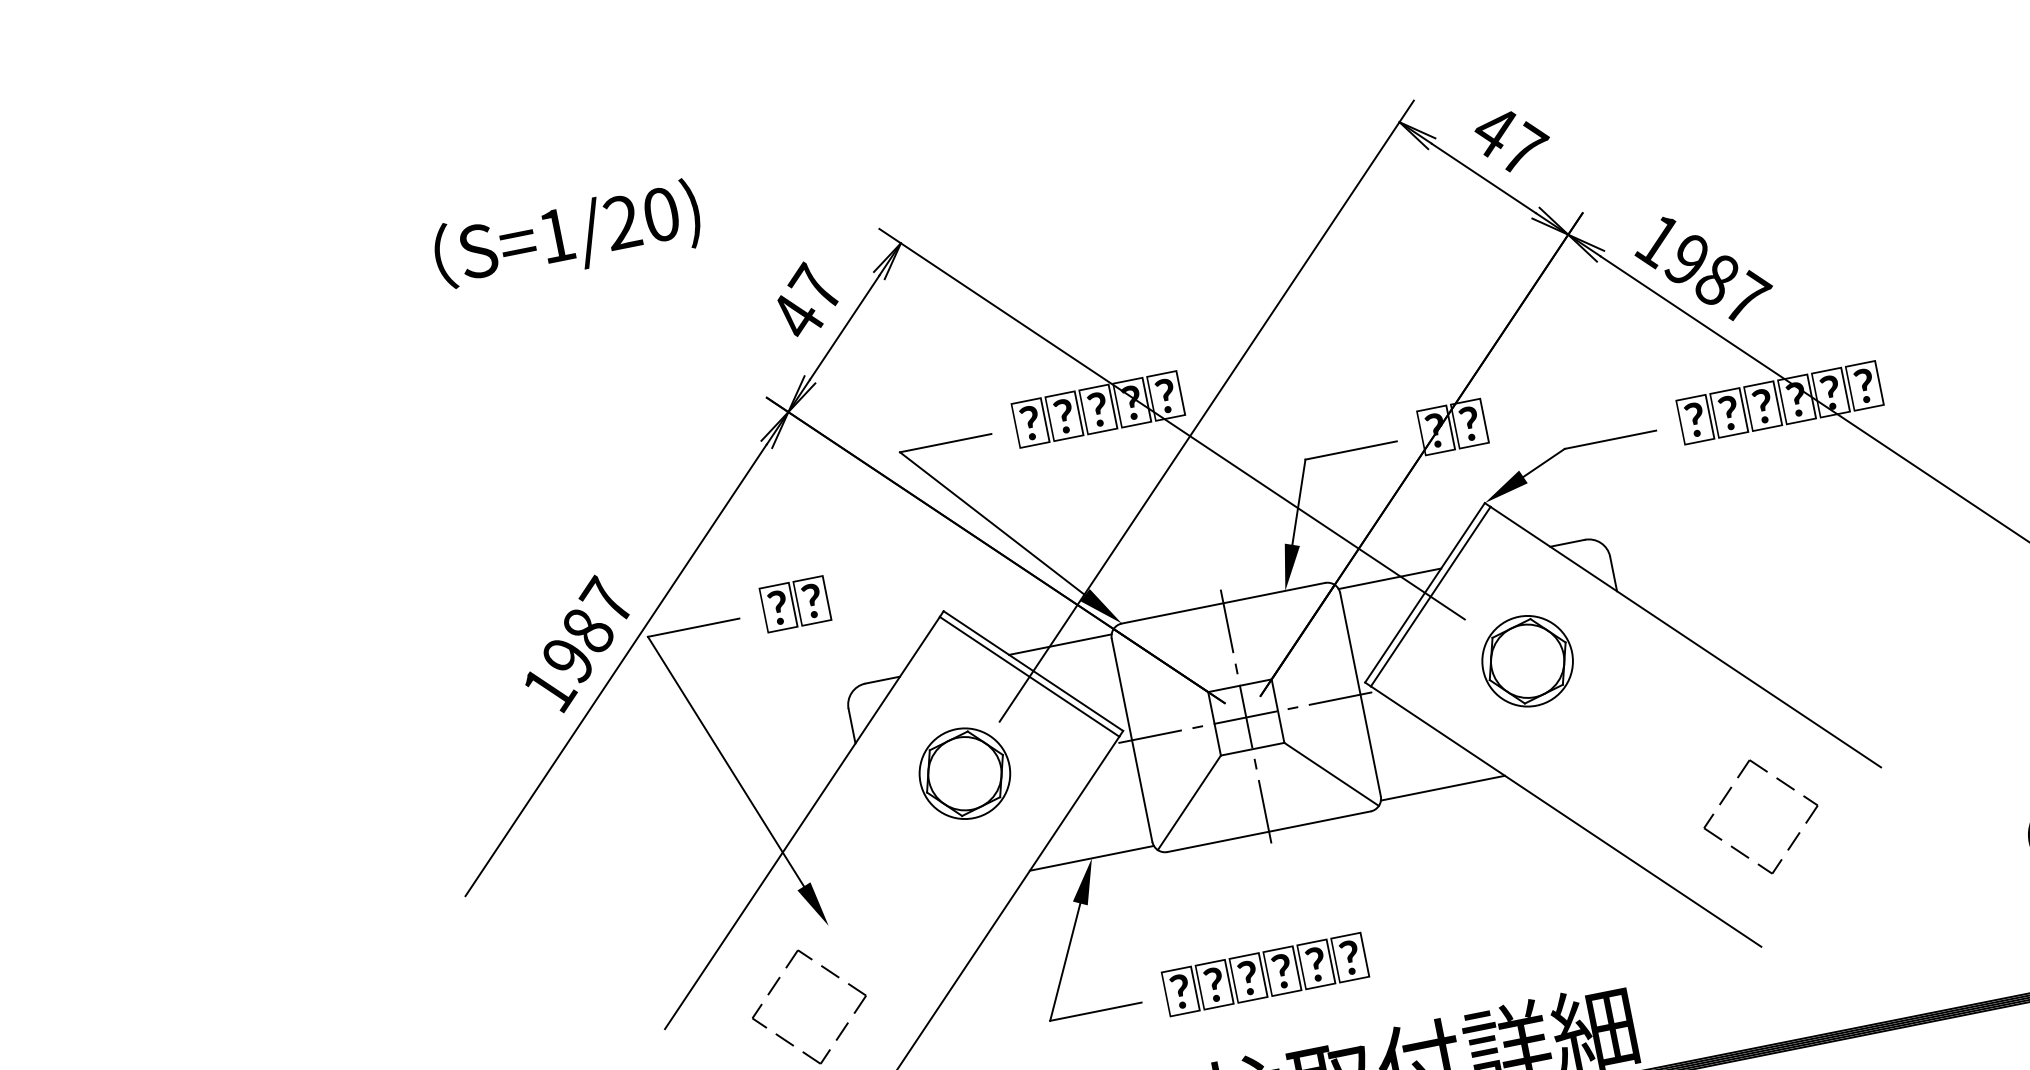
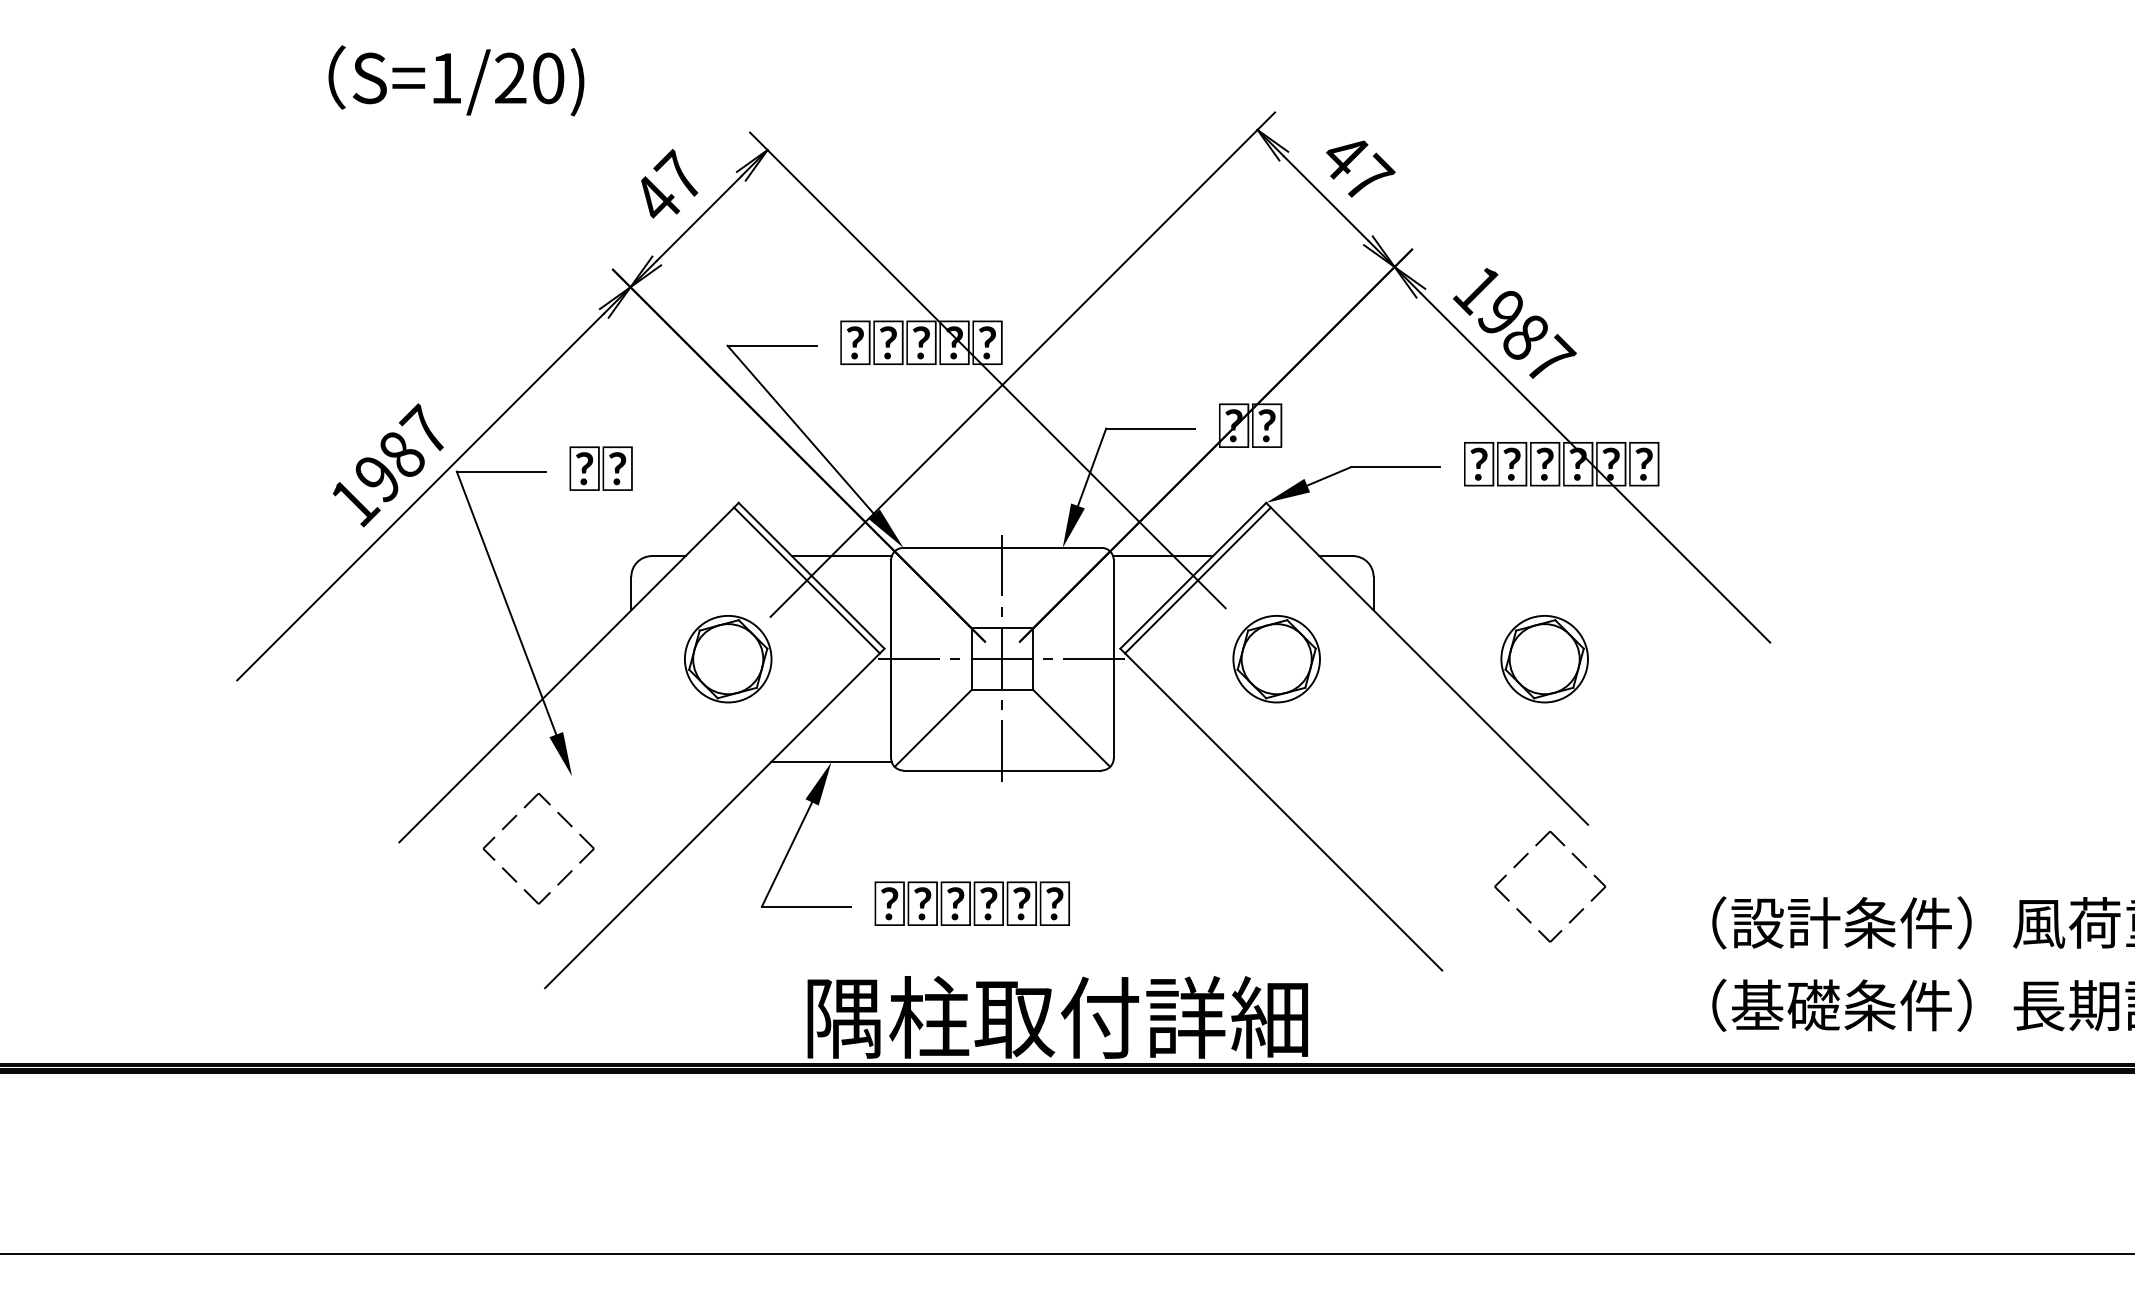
part: (1802, 606) -> (1544, 659), added
line: (1442, 788) -> (1173, 762), removed
part: (1727, 794) -> (1523, 859), moved

